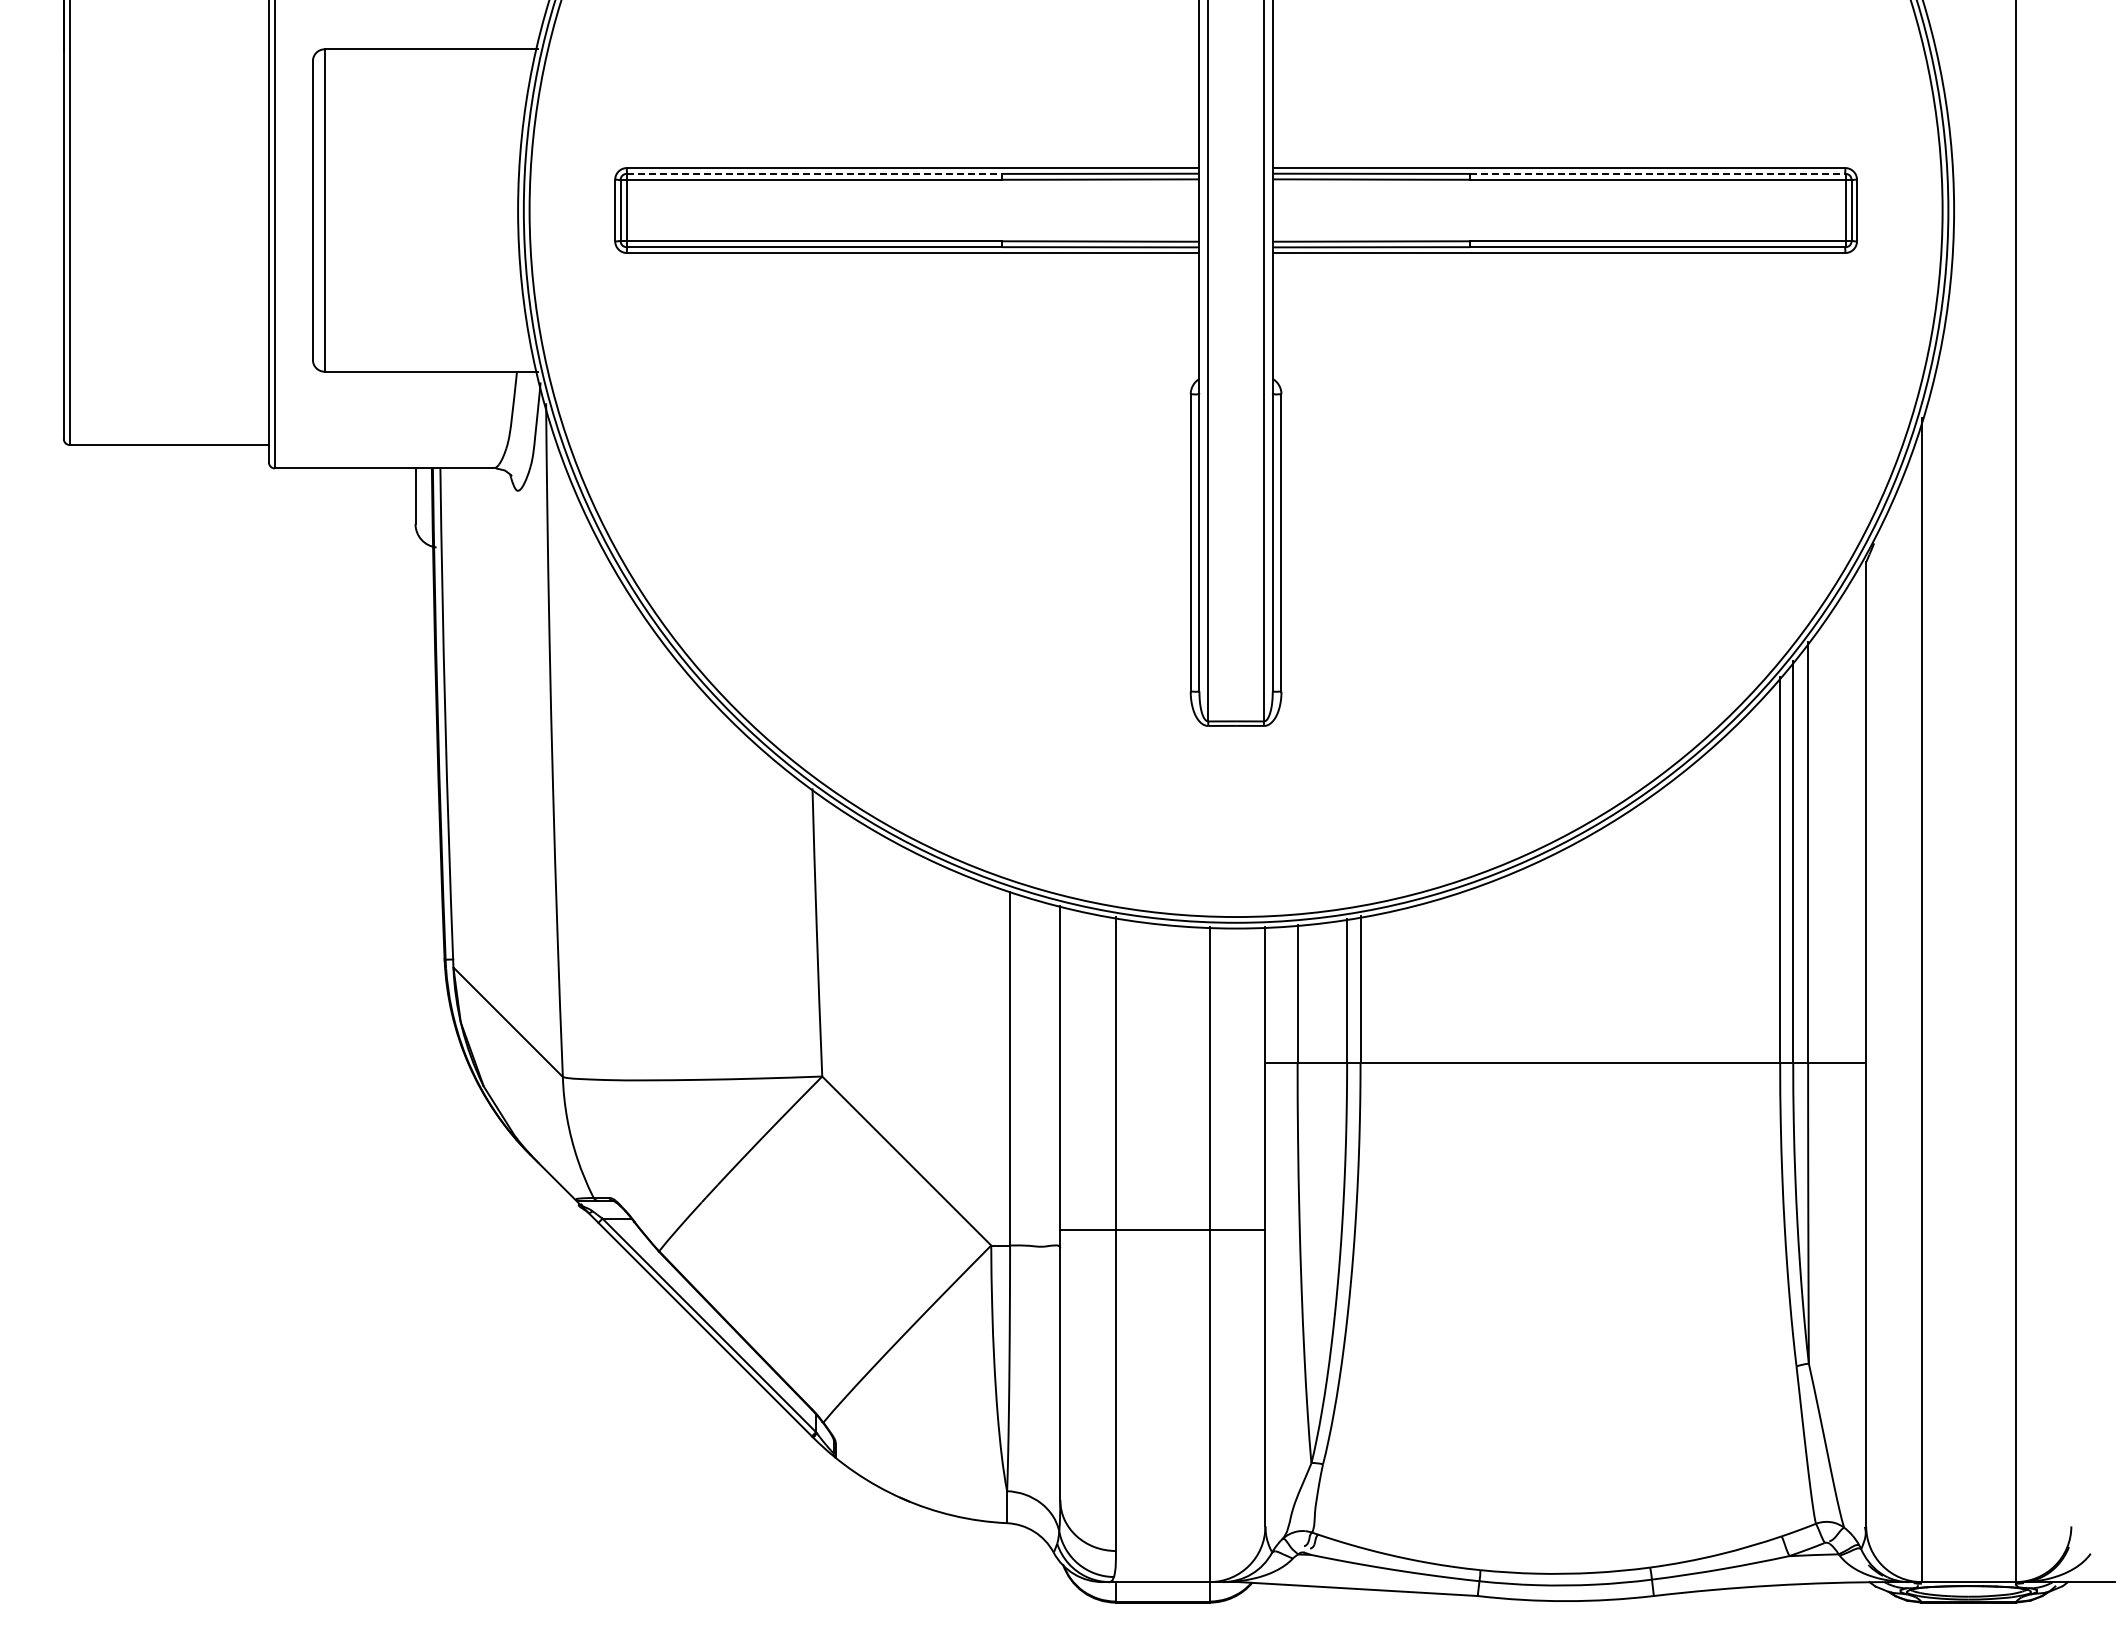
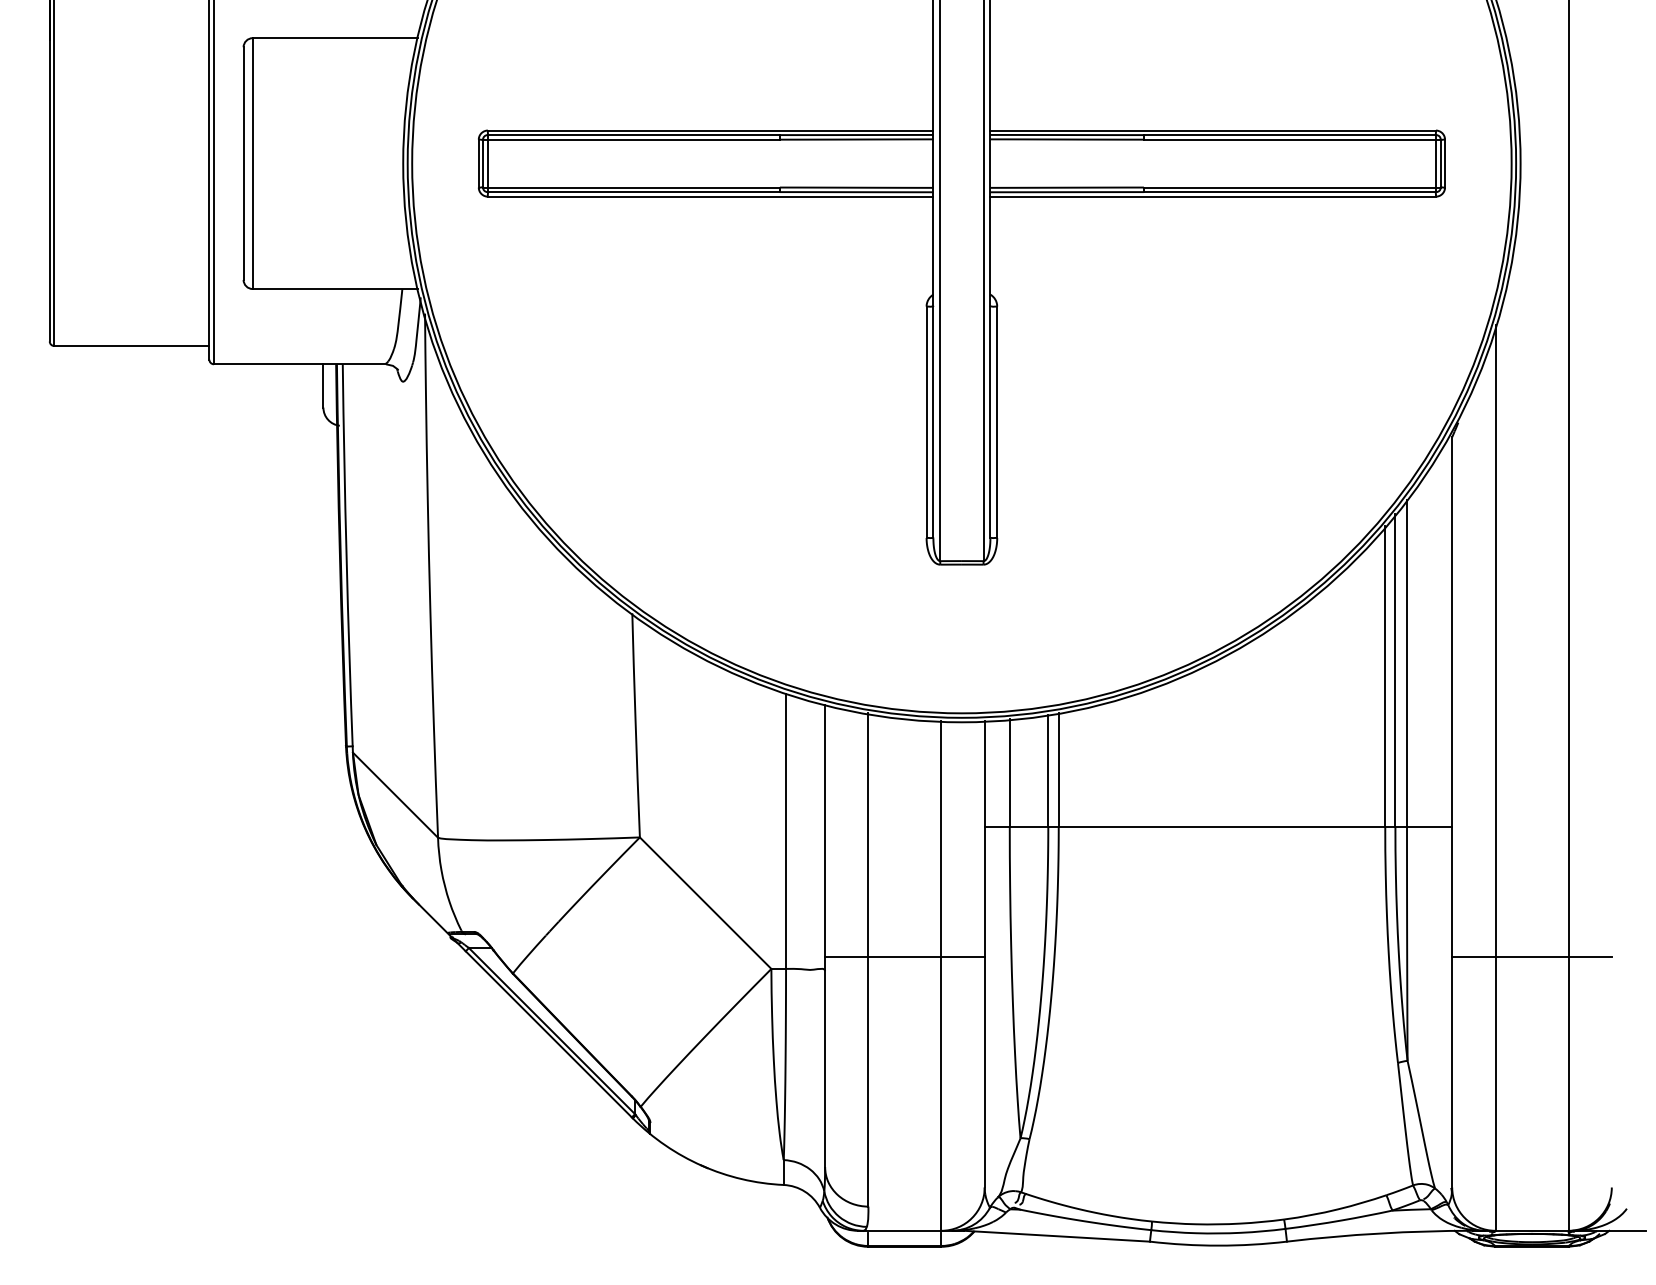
line: (814, 173) -> (633, 134), dashed -> solid
line: (1657, 173) -> (1289, 134), dashed -> solid
line: (1968, 1230) -> (1531, 957), added

